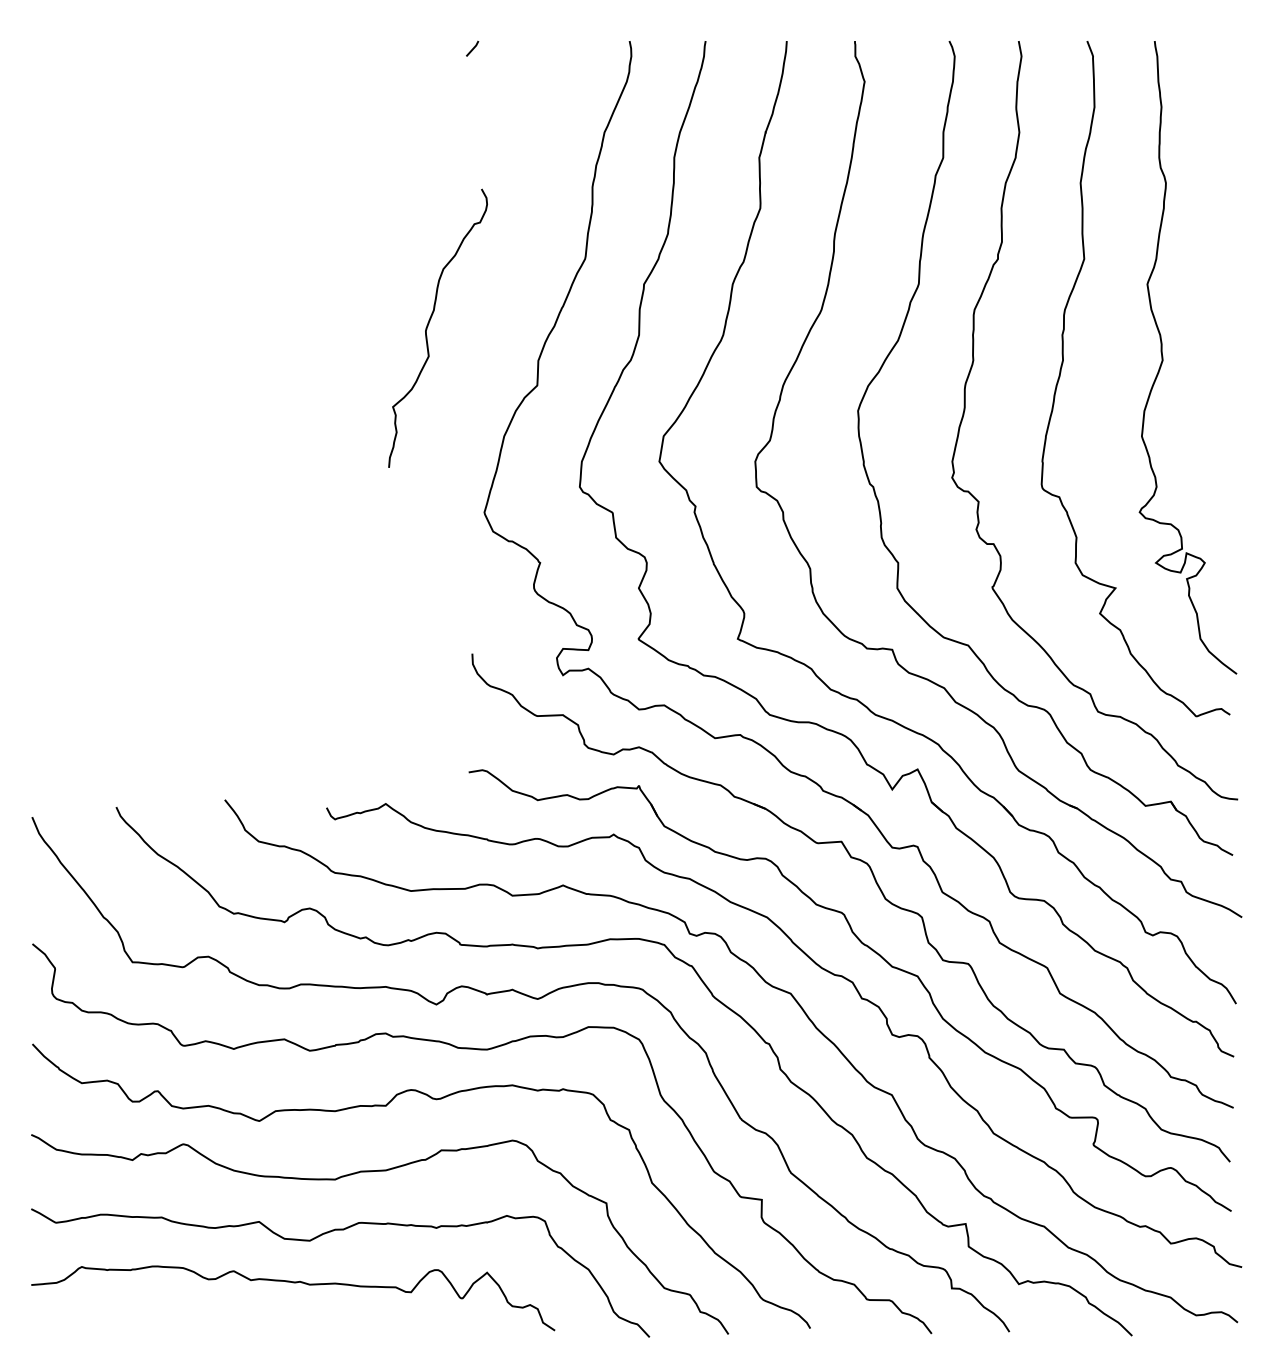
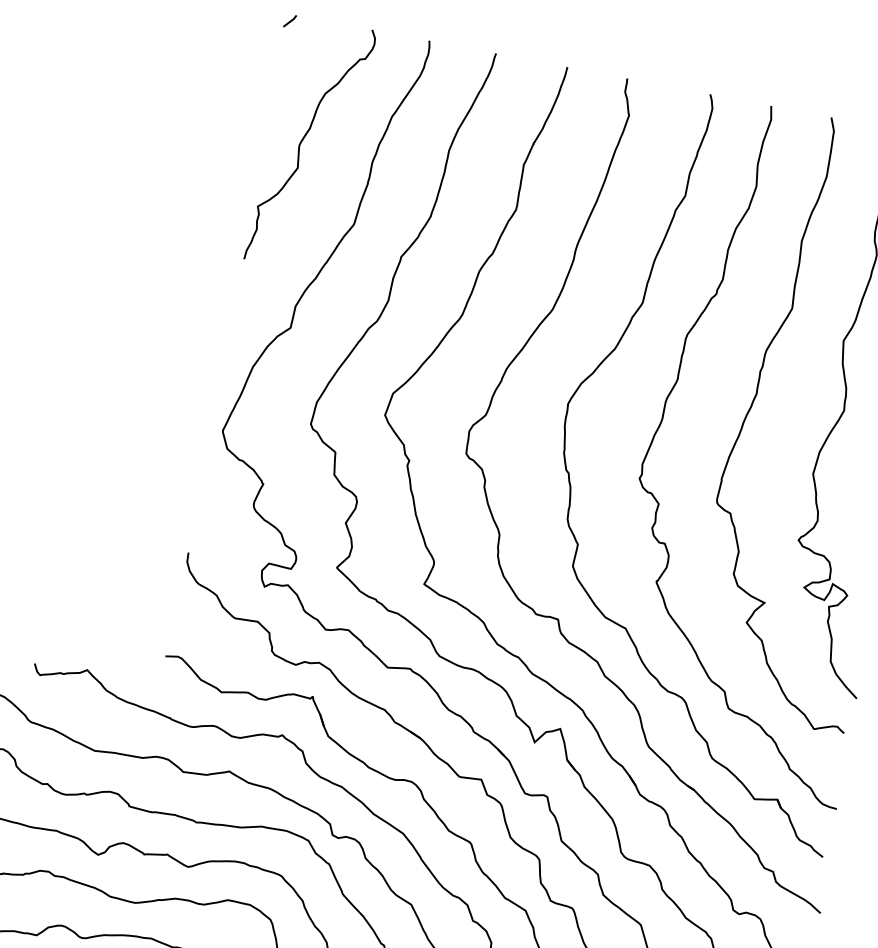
curve: (429, 323) -> (303, 139), moved

